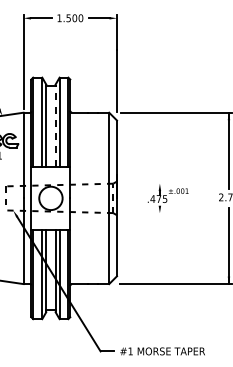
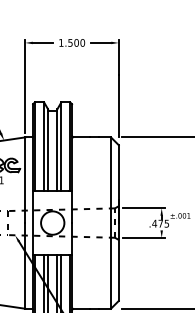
line: (55, 125) -> (57, 150), dashed -> solid
line: (141, 183) -> (143, 208), added
line: (141, 213) -> (143, 238), added

